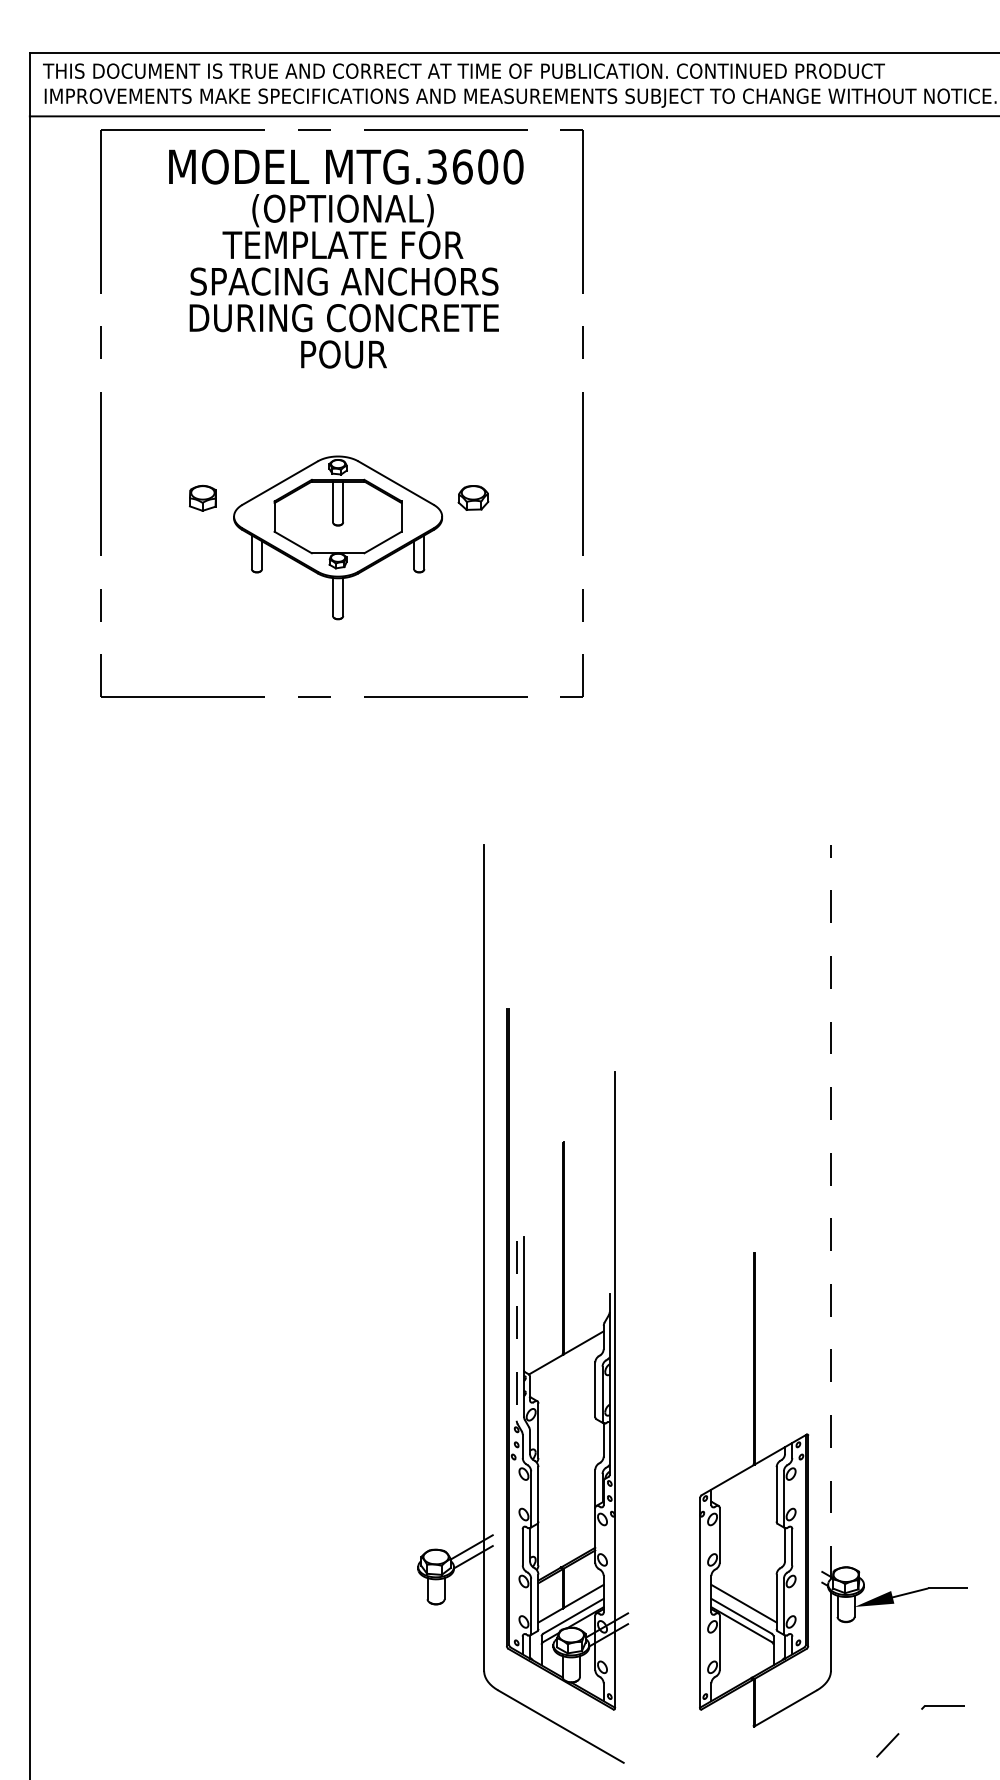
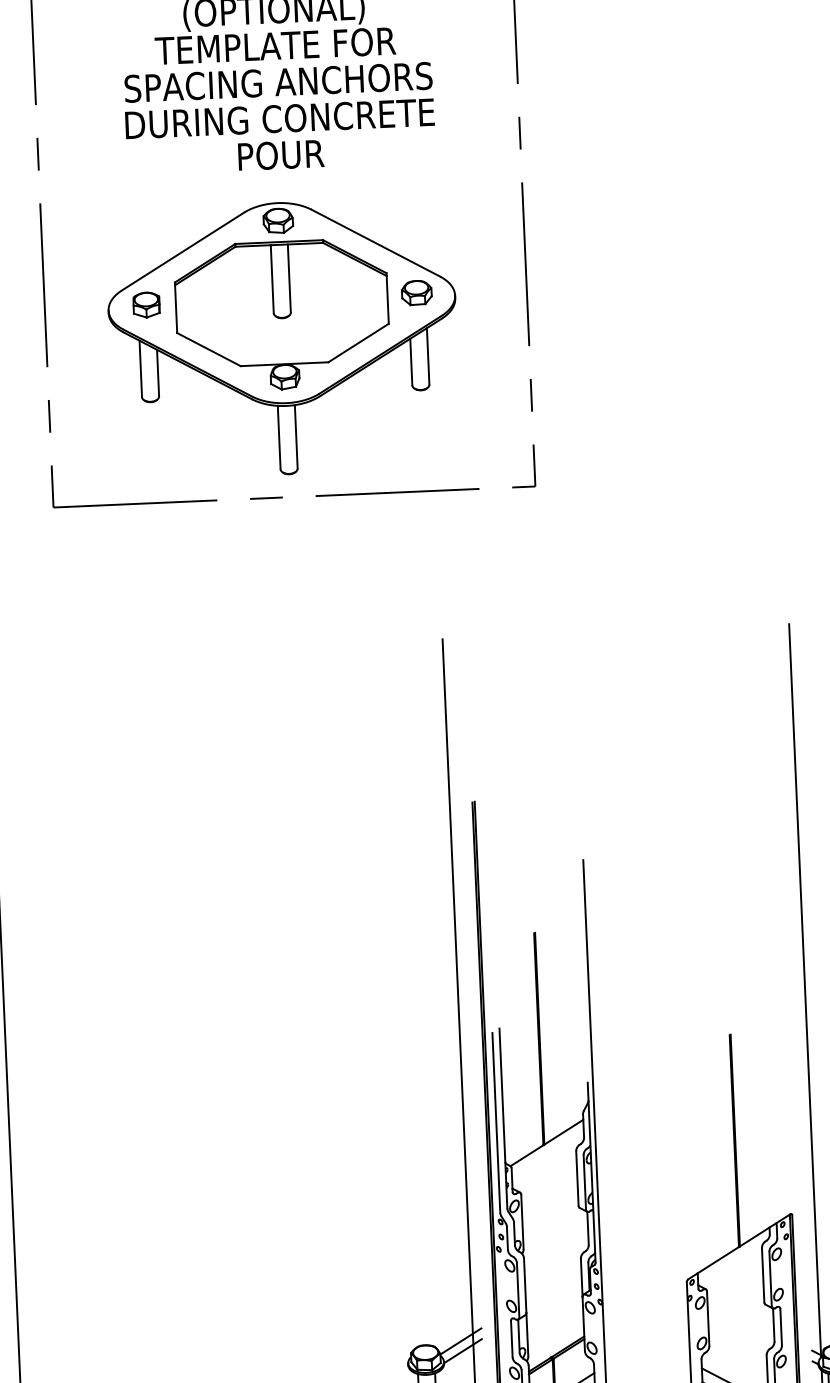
part: (337, 537) -> (282, 338), size x1.67
line: (830, 1212) -> (804, 991), dashed -> solid
line: (516, 1331) -> (496, 1123), dashed -> solid

